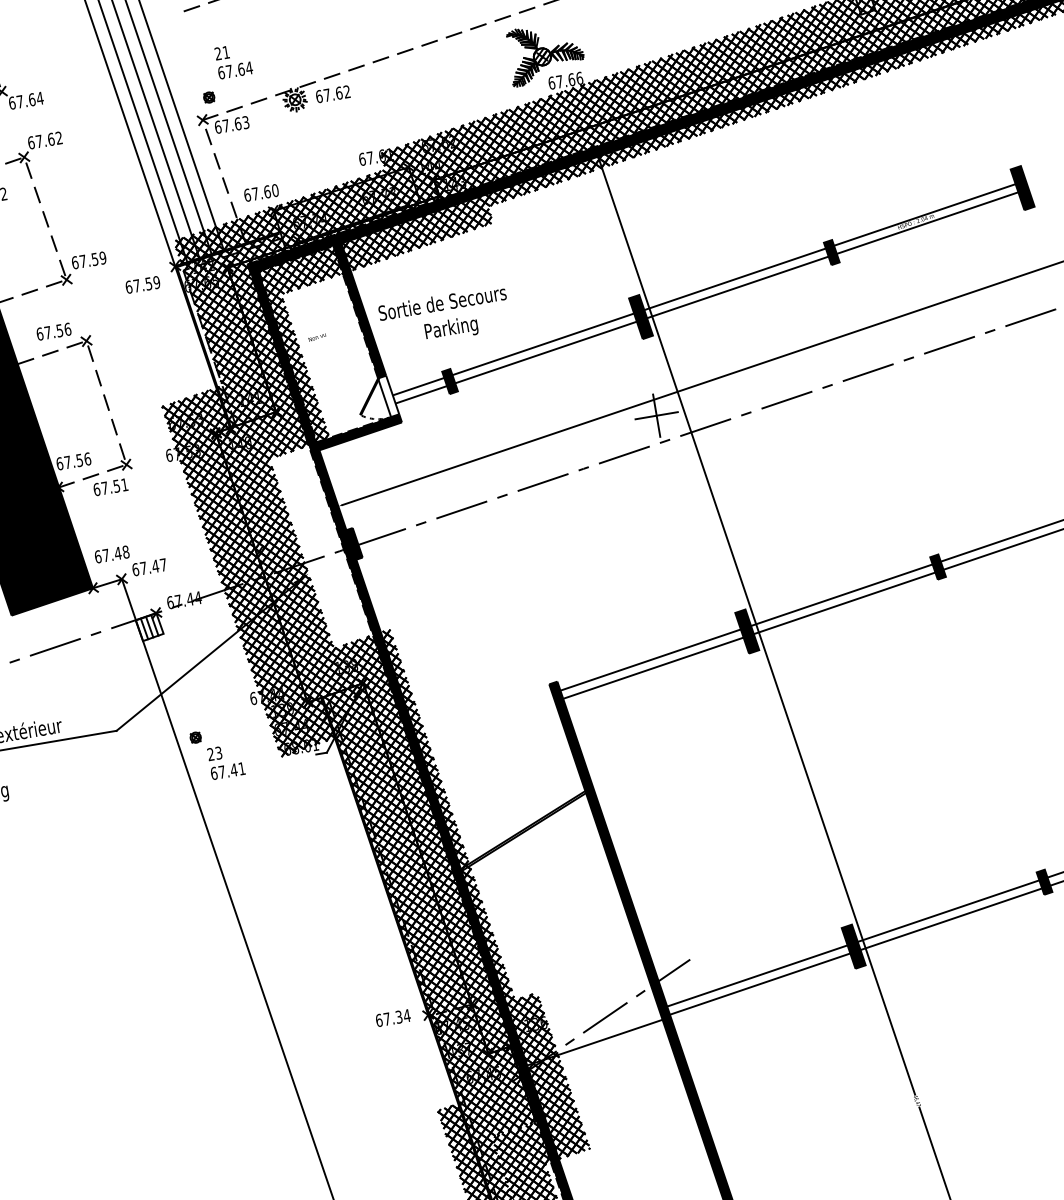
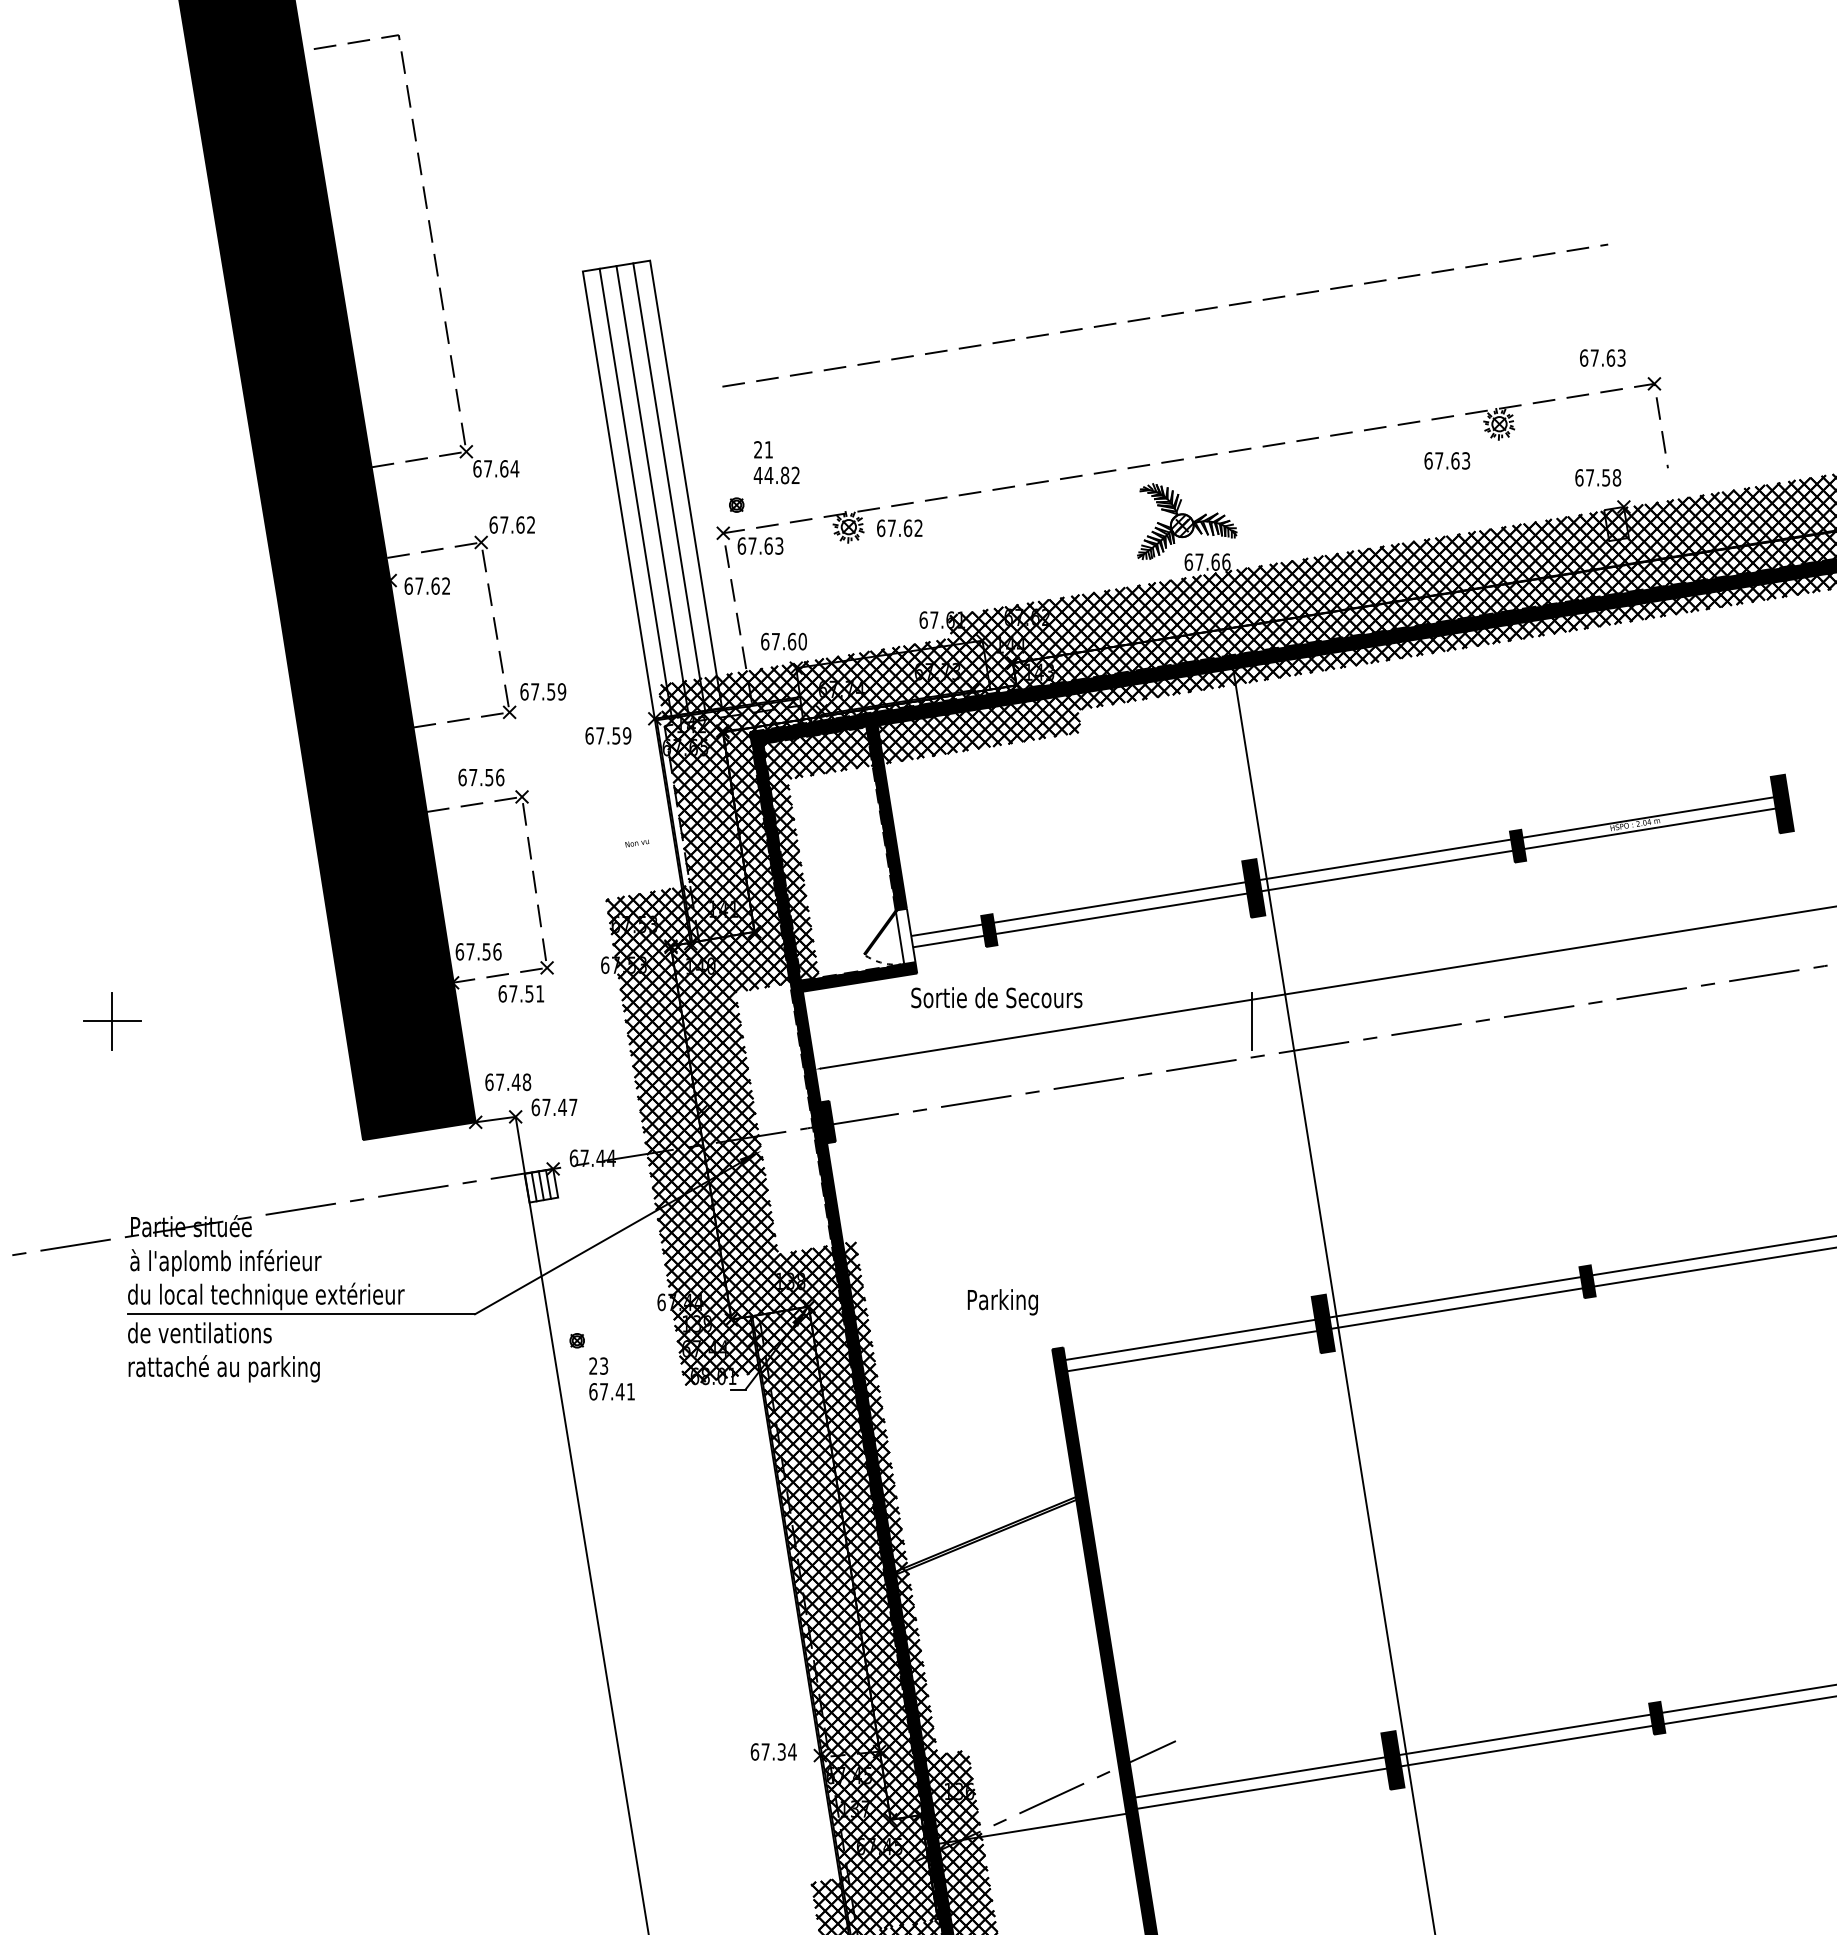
text: (235, 70) -> (776, 475), 67.64 -> 44.82
text: (442, 302) -> (996, 997), moved
text: (451, 329) -> (1002, 1302), moved
text: (317, 337) -> (637, 843), moved
line: (656, 416) -> (1251, 1021), removed

